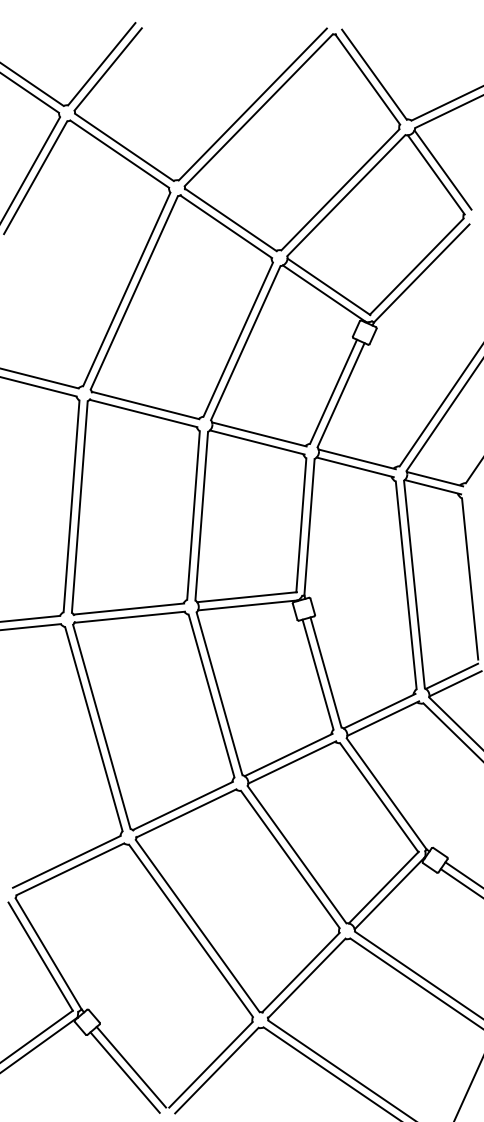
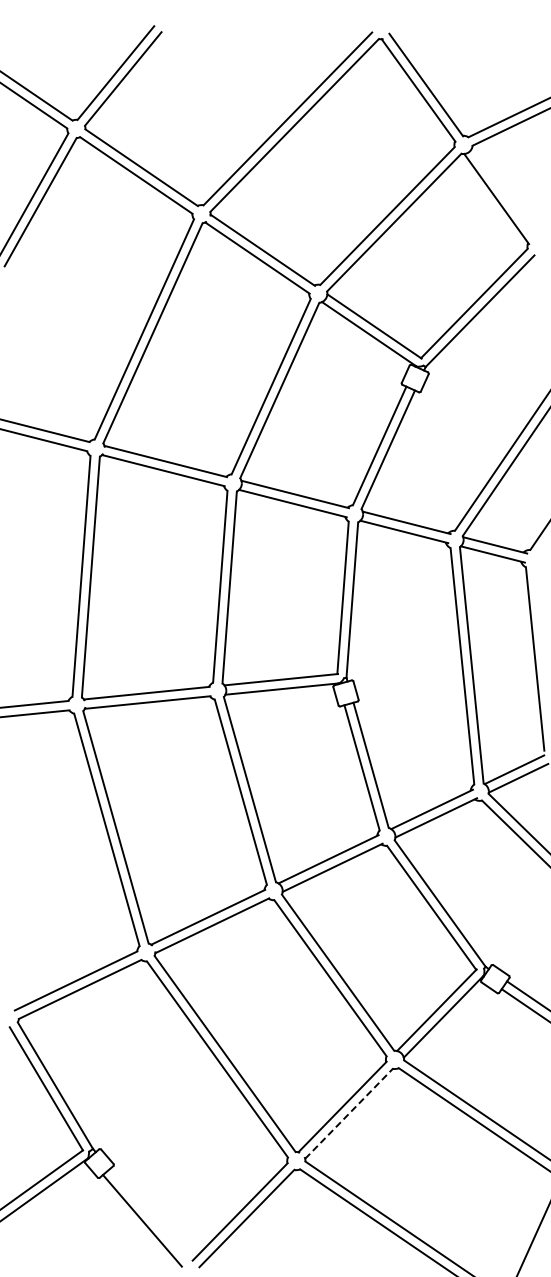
line: (442, 170) -> (503, 193), removed
line: (307, 978) -> (349, 1113), solid -> dashed
line: (131, 1067) -> (149, 1214), removed

